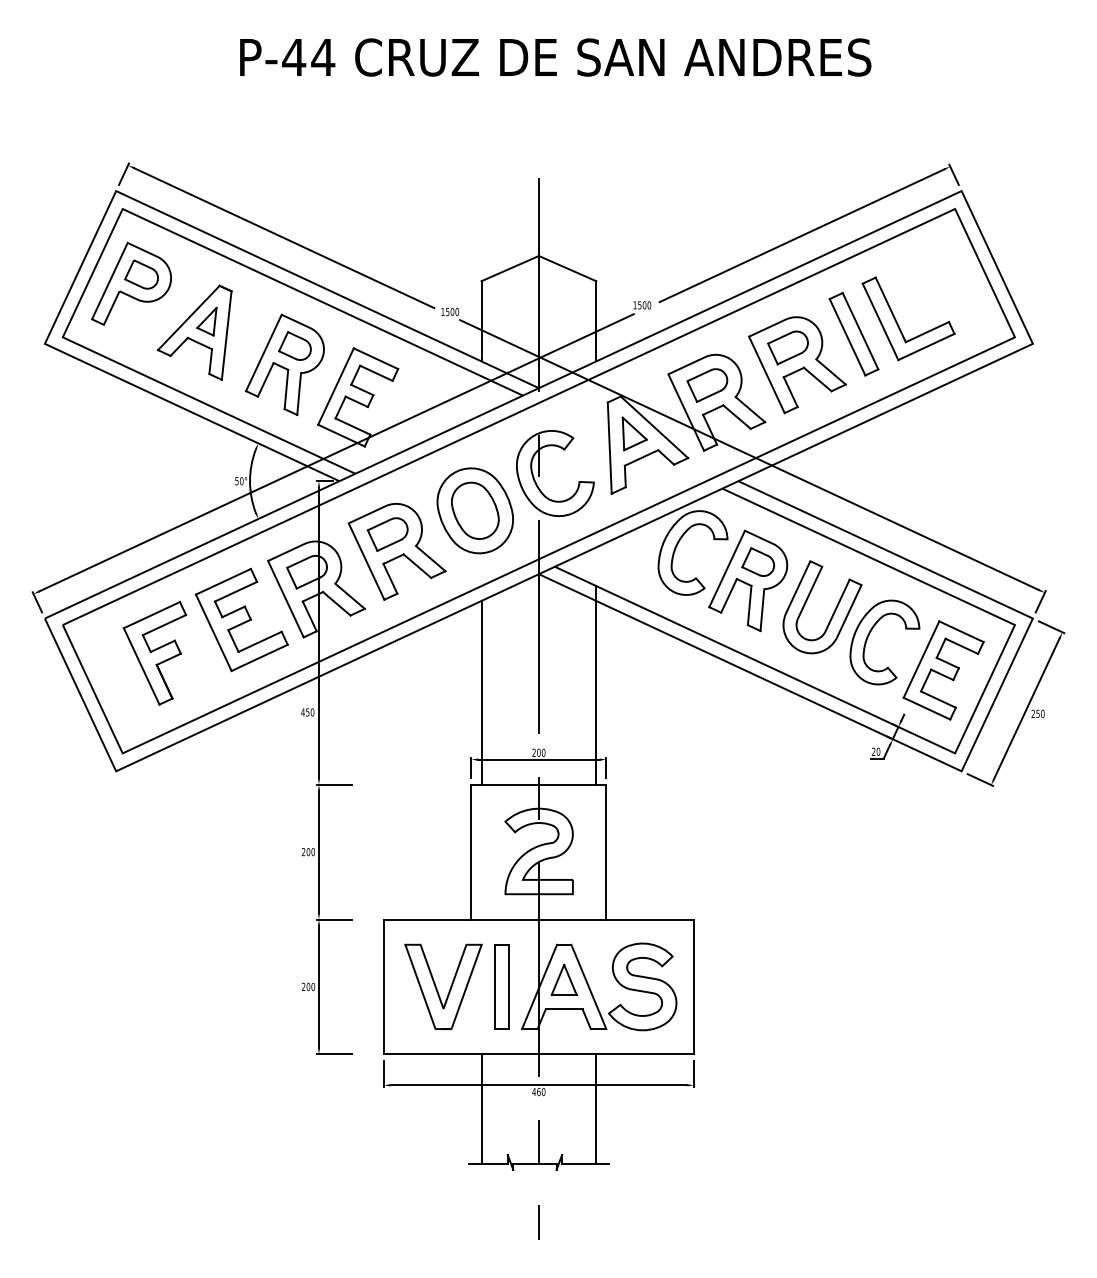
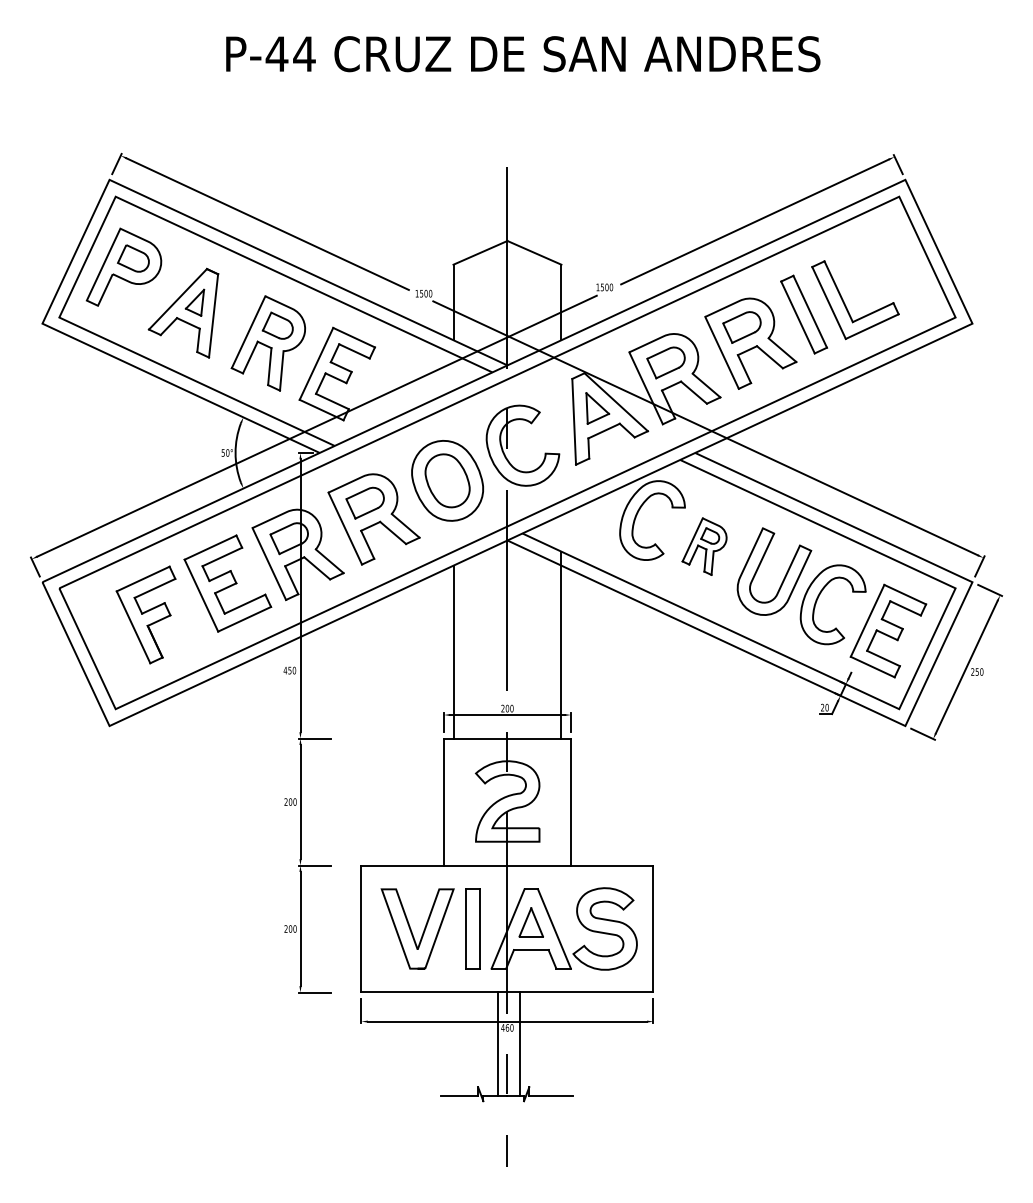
part: (748, 580) -> (704, 546), size x0.6
line: (481, 1109) -> (497, 1044), moved
line: (596, 1109) -> (520, 1044), moved

